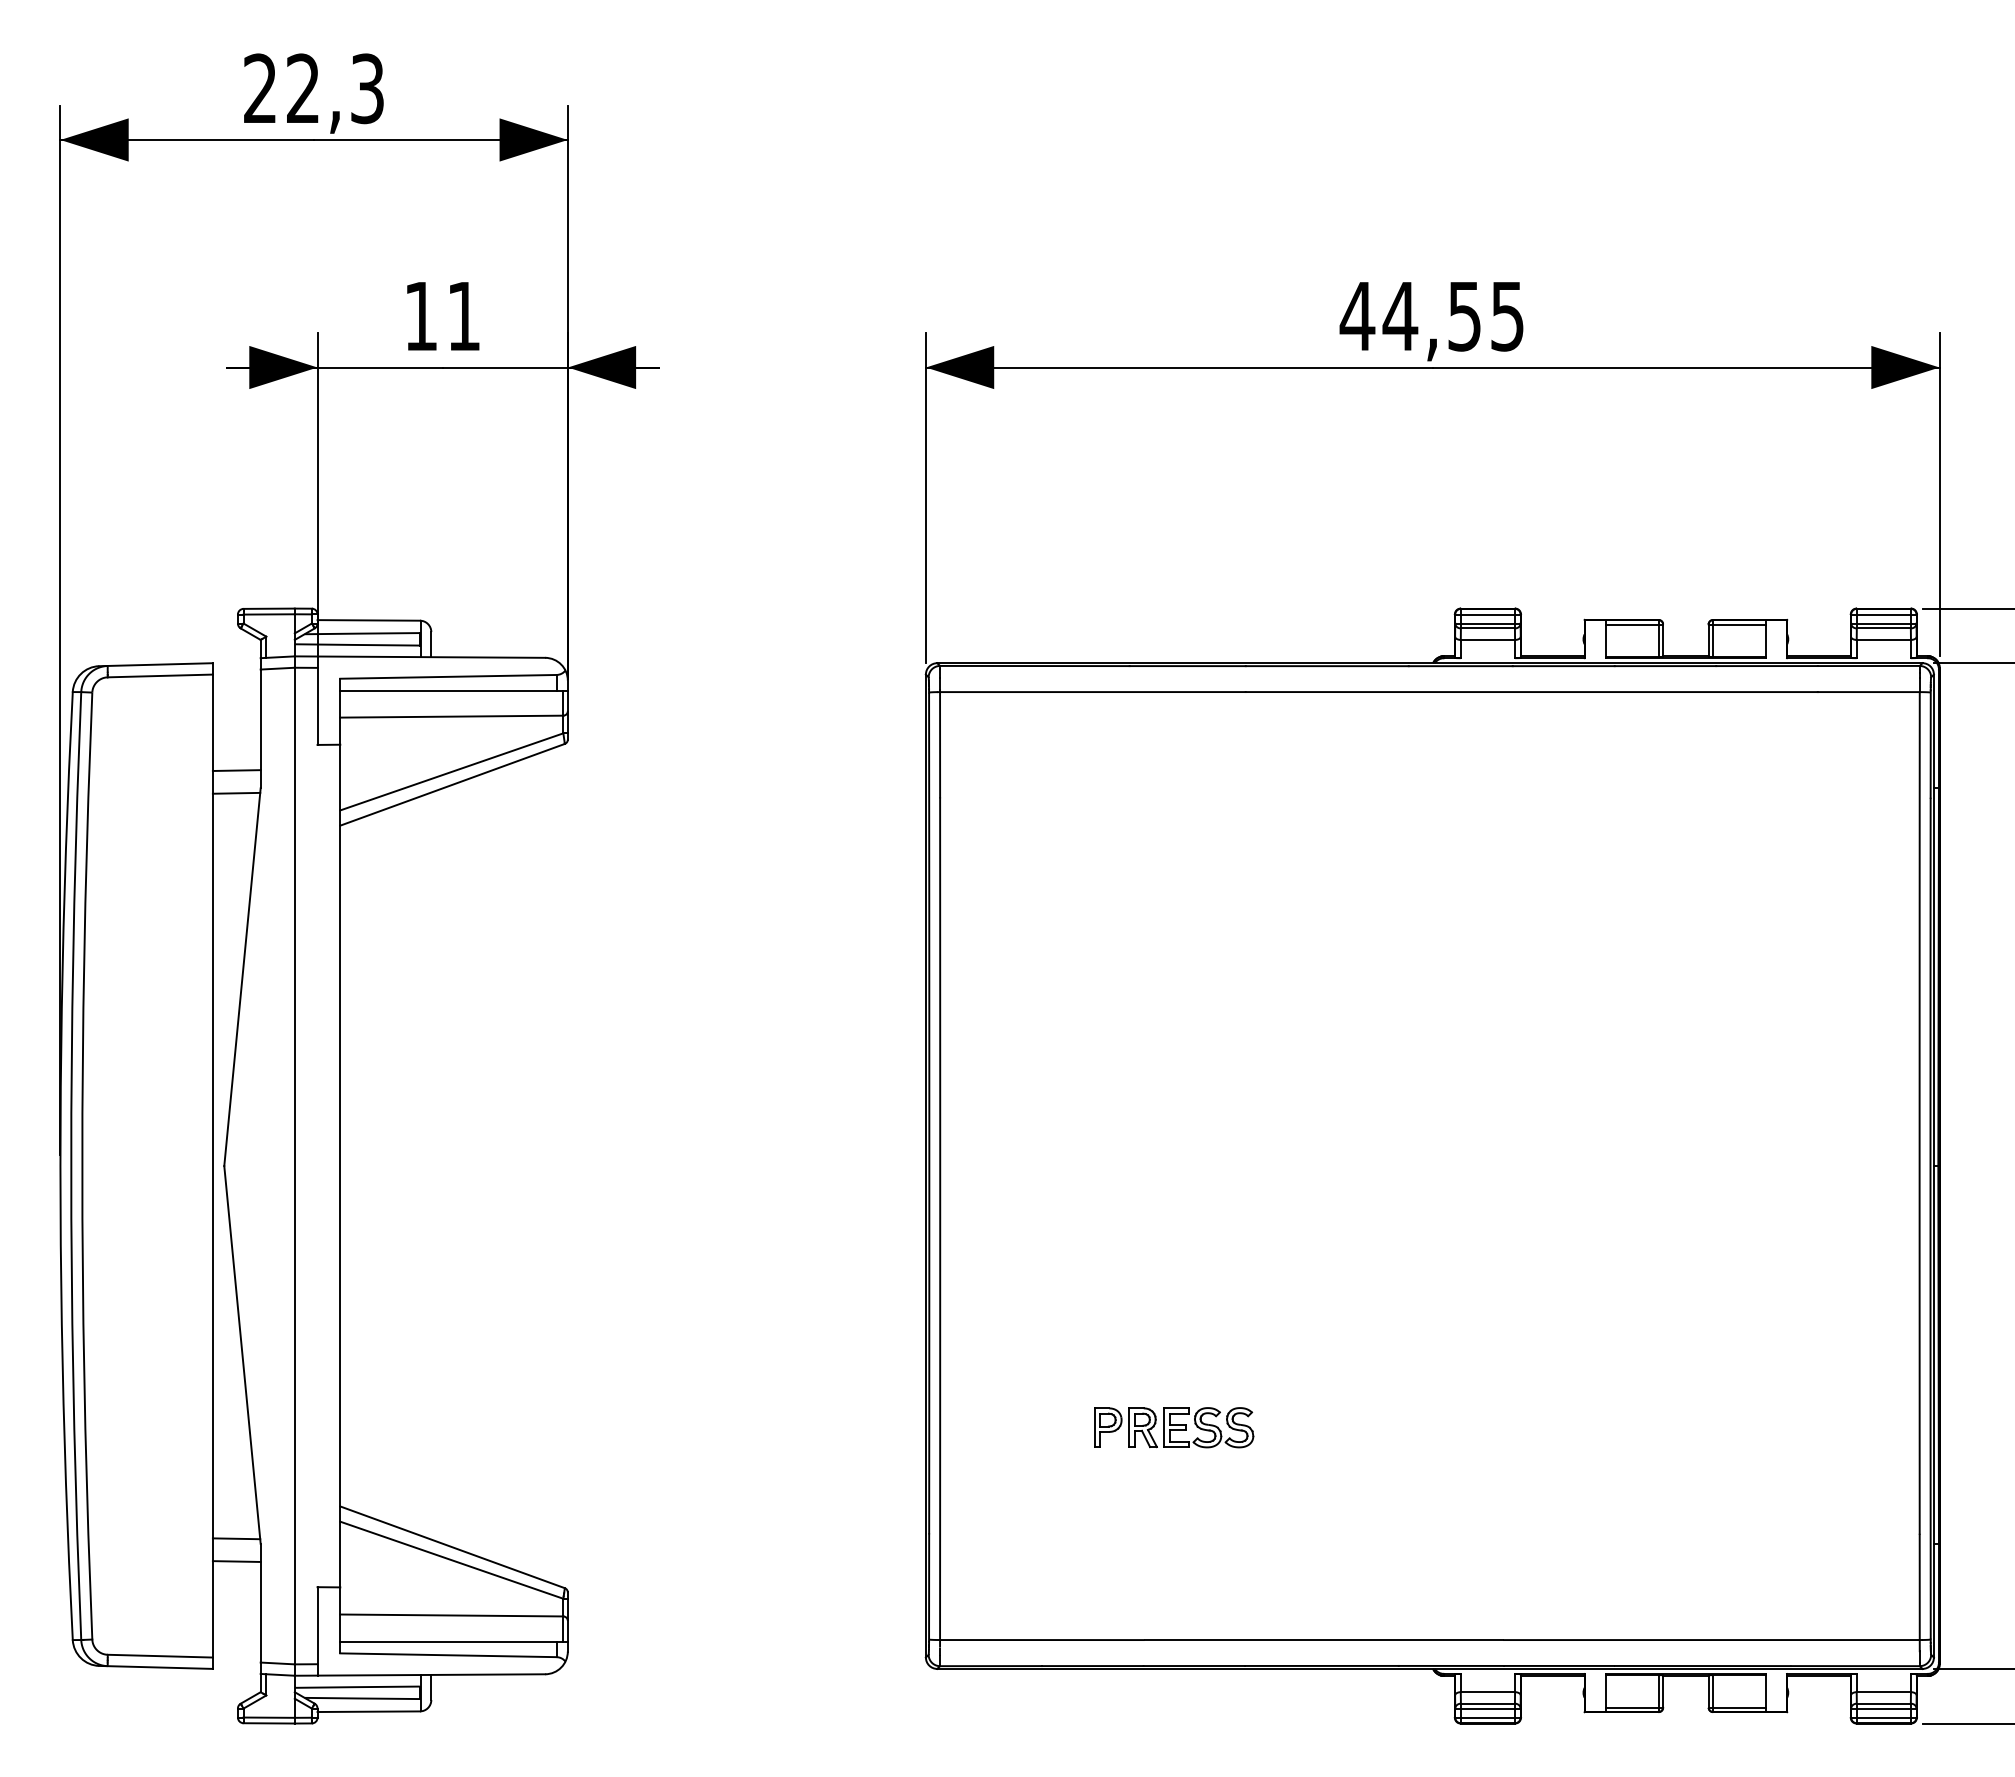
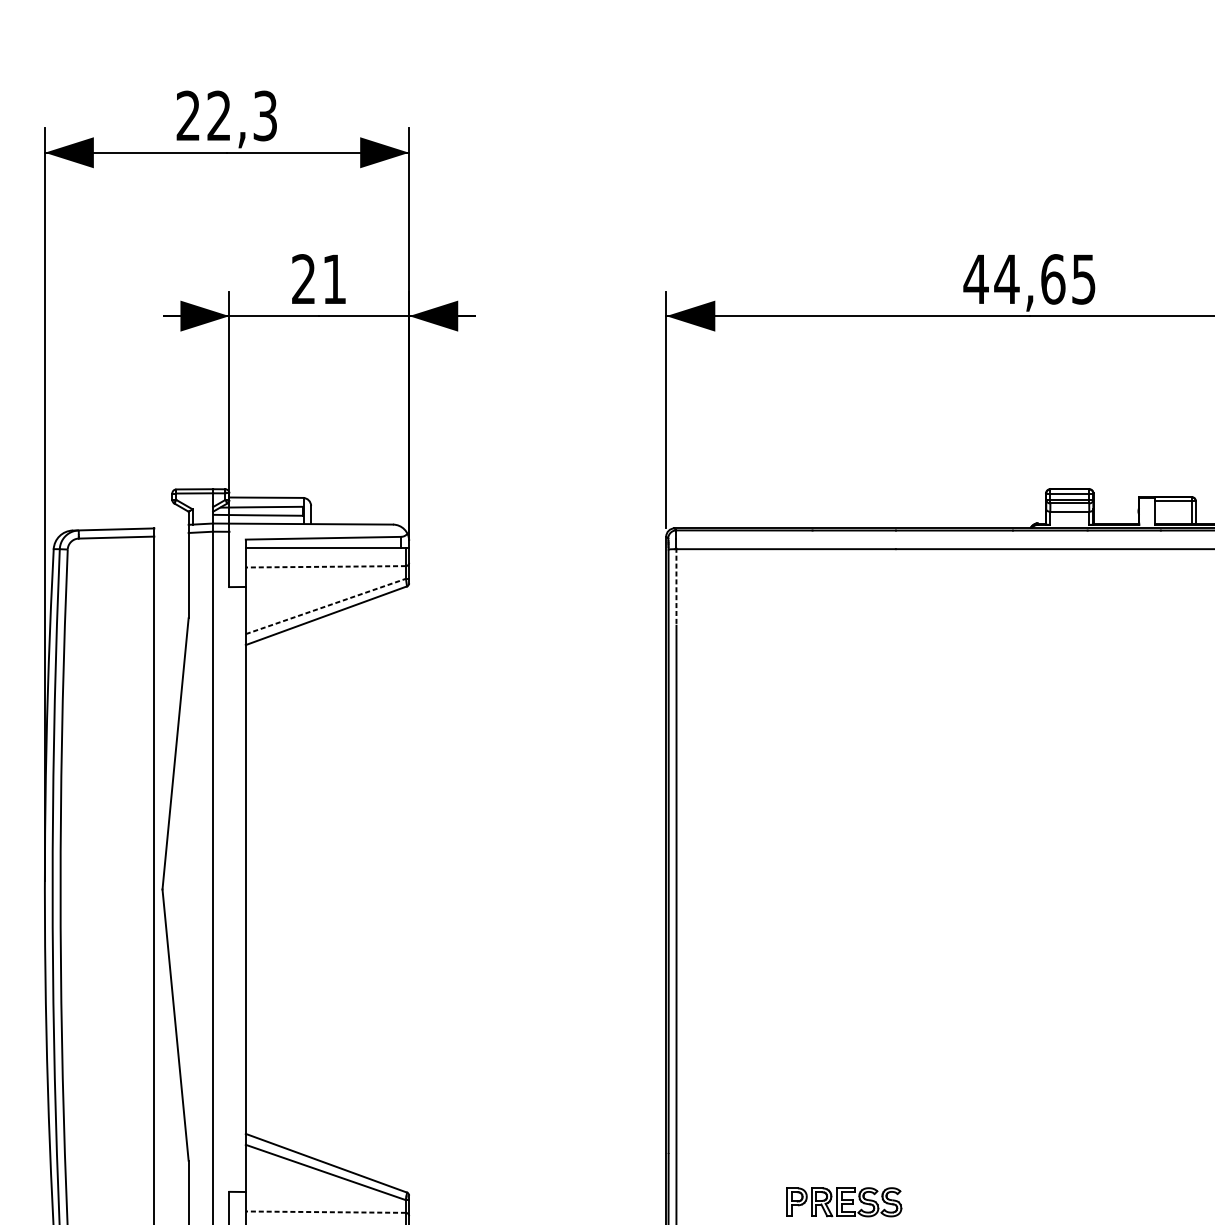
text: (420, 315) -> (303, 278), 11 -> 21
text: (1465, 316) -> (1053, 279), 44,55 -> 44,65
line: (451, 716) -> (325, 566), solid -> dashed
line: (940, 743) -> (676, 586), solid -> dashed
line: (236, 770) -> (171, 605), removed
line: (451, 771) -> (325, 606), solid -> dashed
line: (236, 792) -> (171, 621), removed
part: (1174, 1427) -> (844, 1202), moved
line: (236, 1538) -> (171, 1156), removed
line: (236, 1561) -> (171, 1173), removed
line: (451, 1615) -> (325, 1212), solid -> dashed

